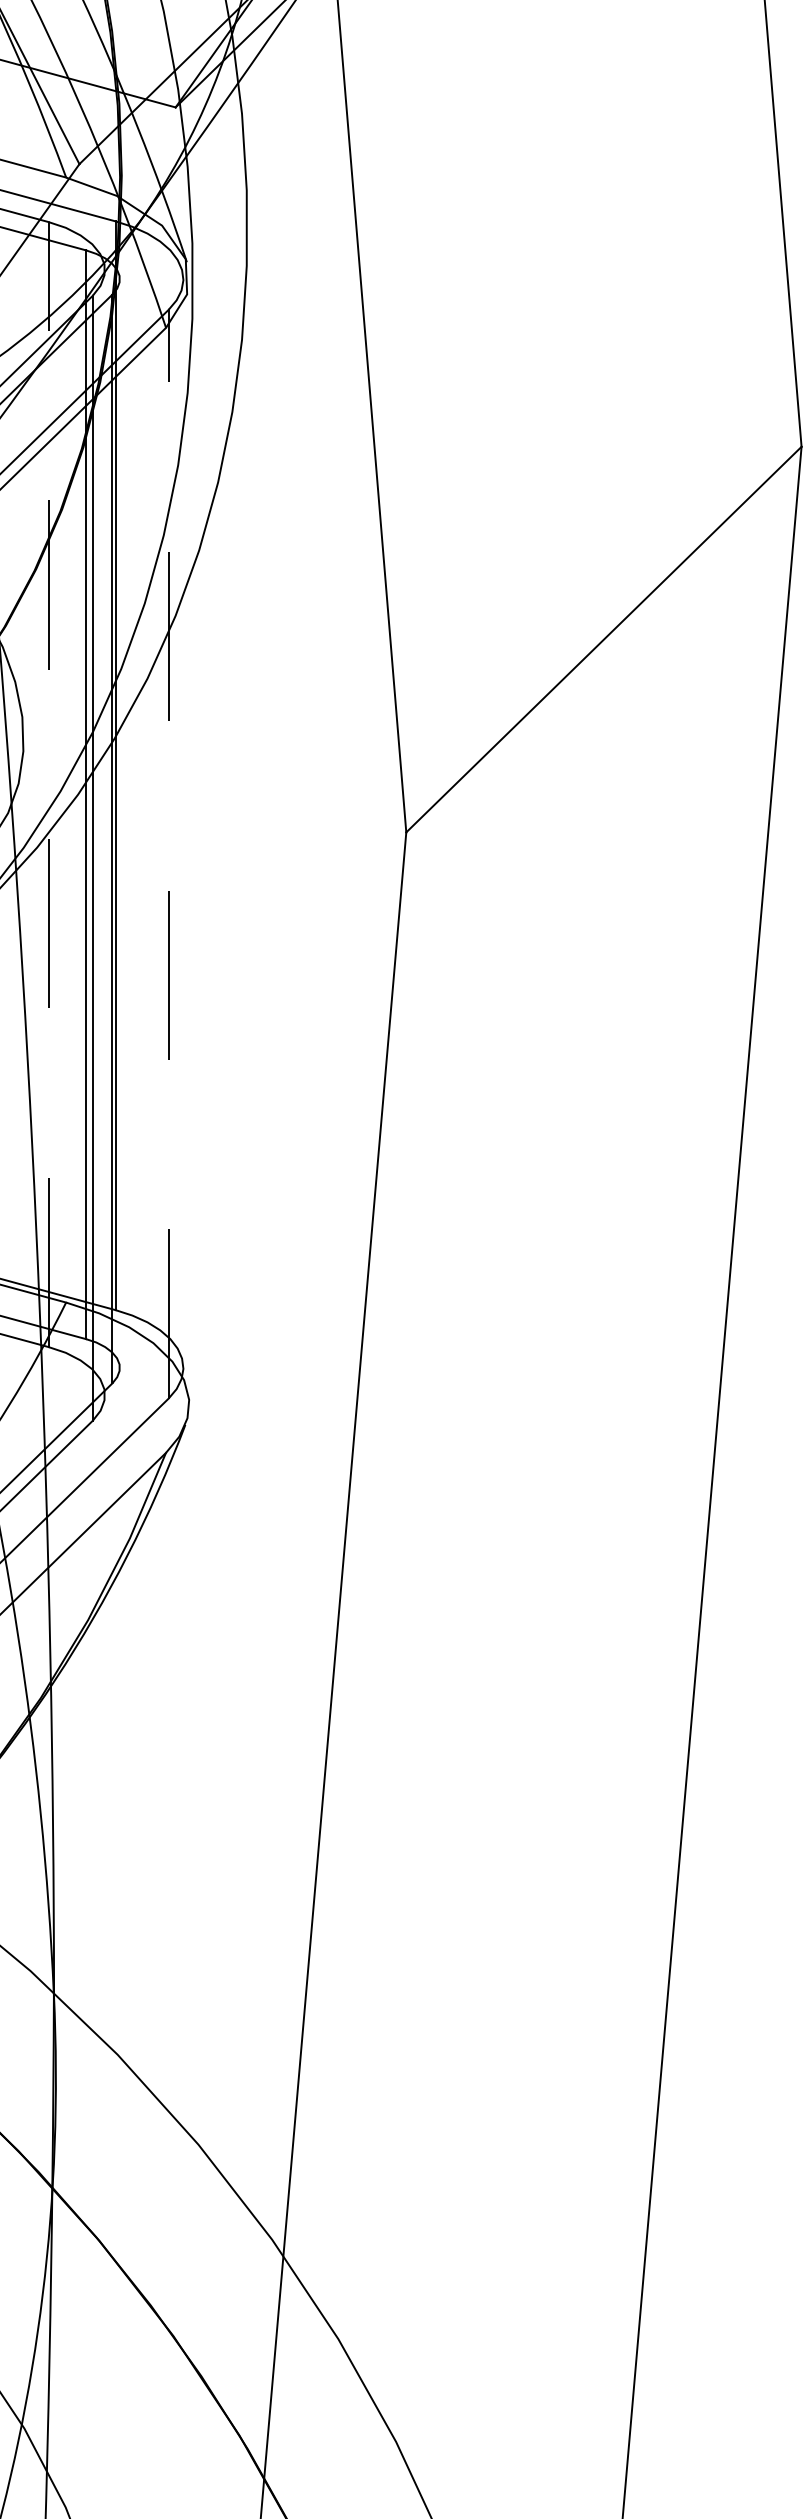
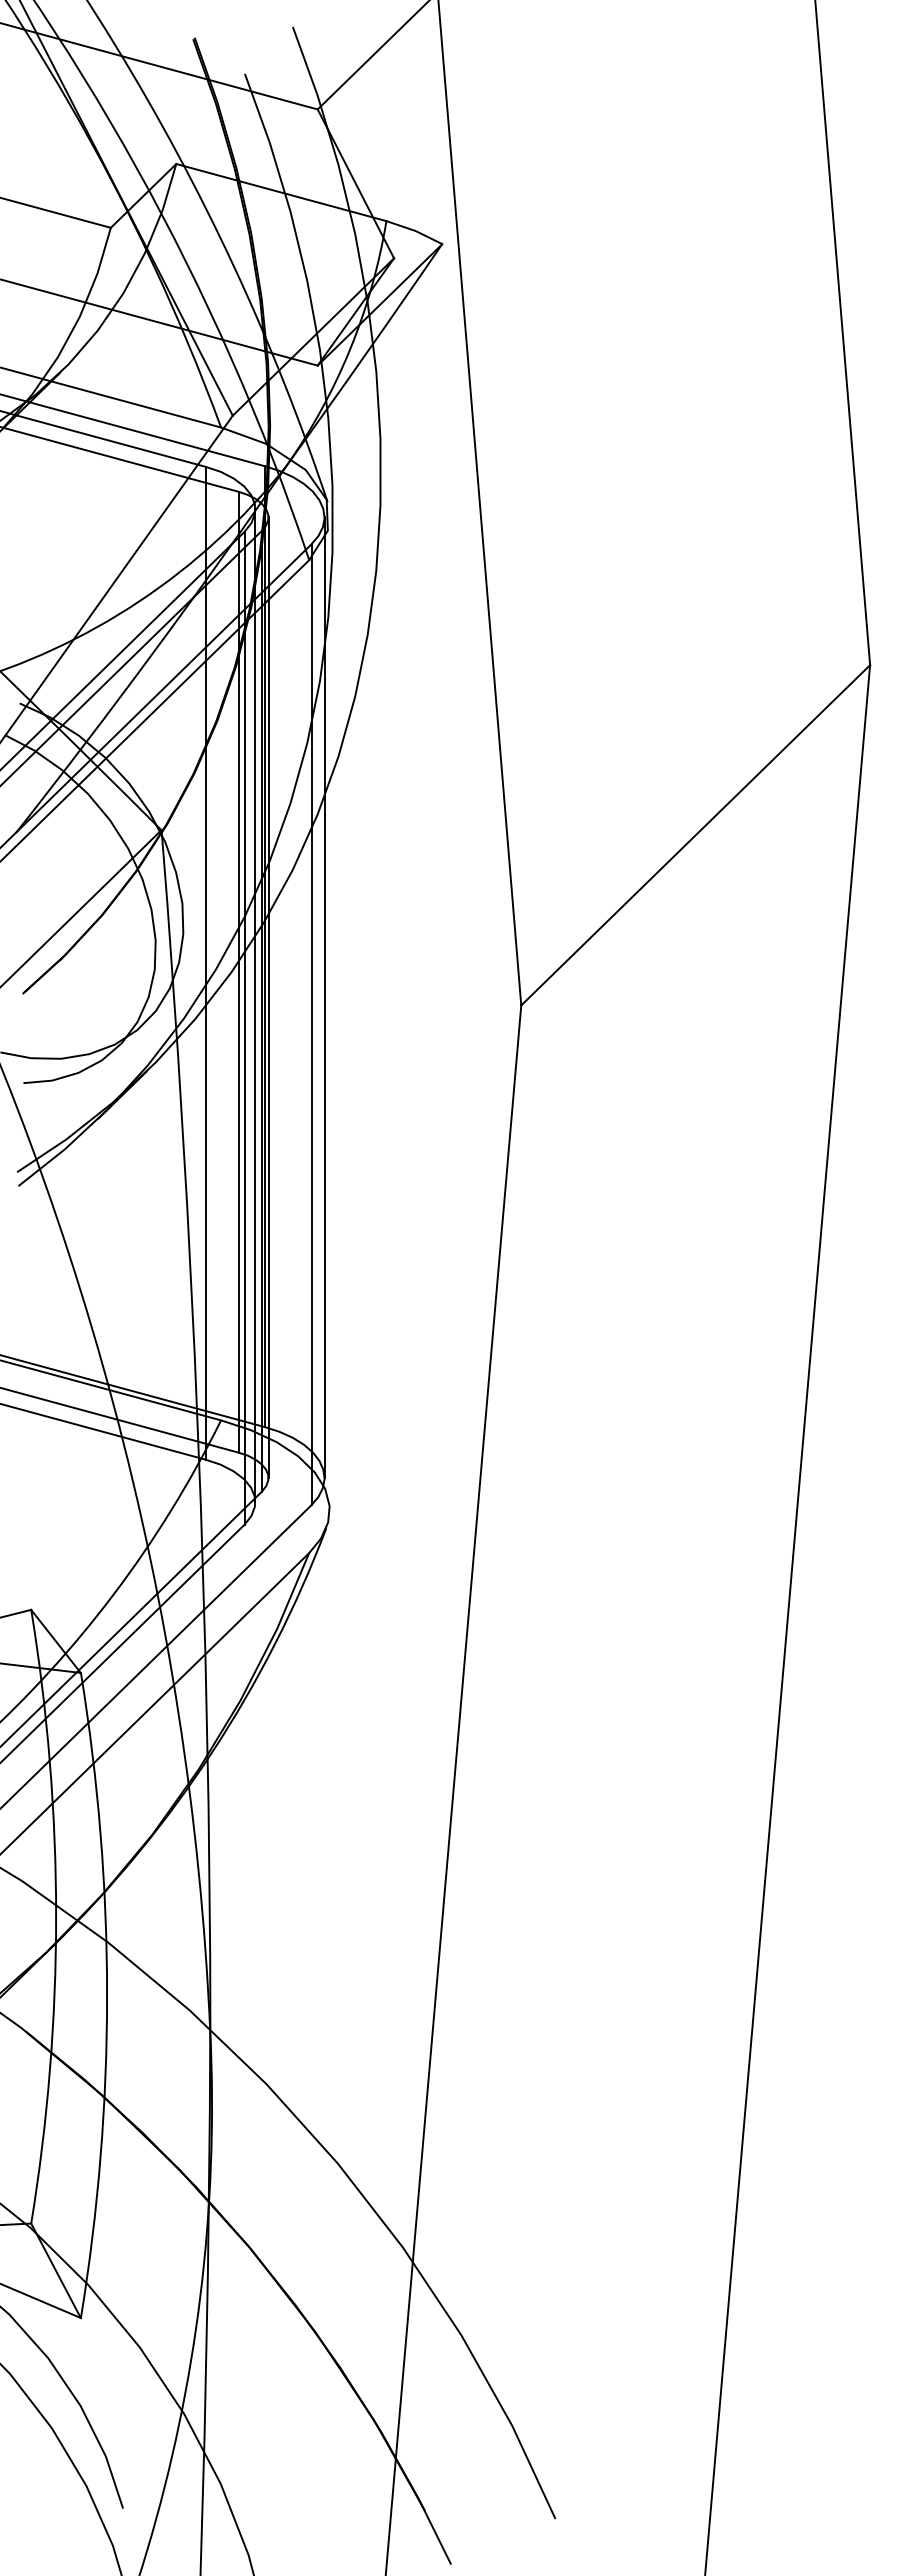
line: (48, 783) -> (205, 962), dashed -> solid
line: (119, 823) -> (268, 997), added
line: (183, 823) -> (324, 997), added
line: (105, 832) -> (255, 1005), added
line: (168, 853) -> (311, 1024), dashed -> solid

